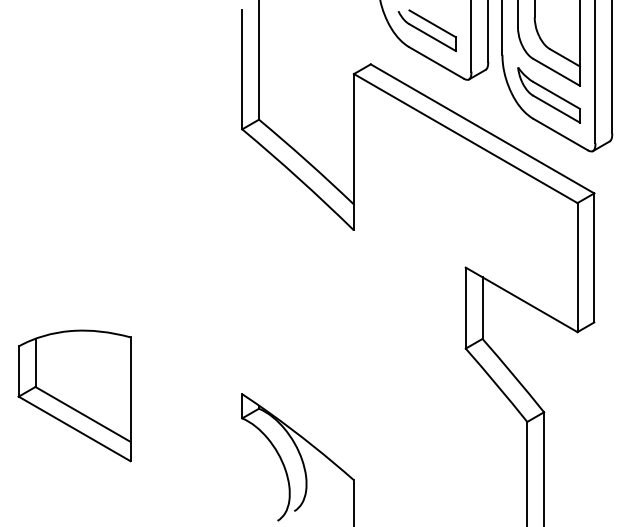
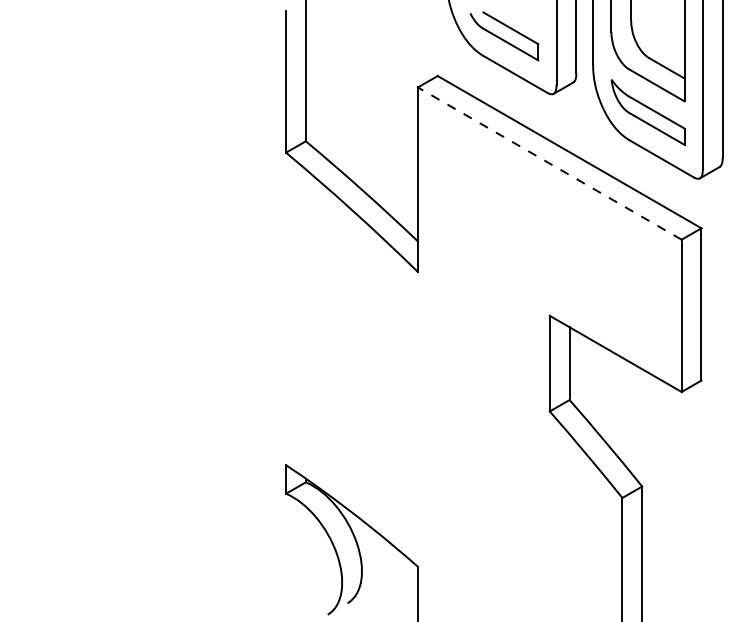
line: (465, 138) -> (549, 163), solid -> dashed
part: (74, 396) -> (88, 467), removed

